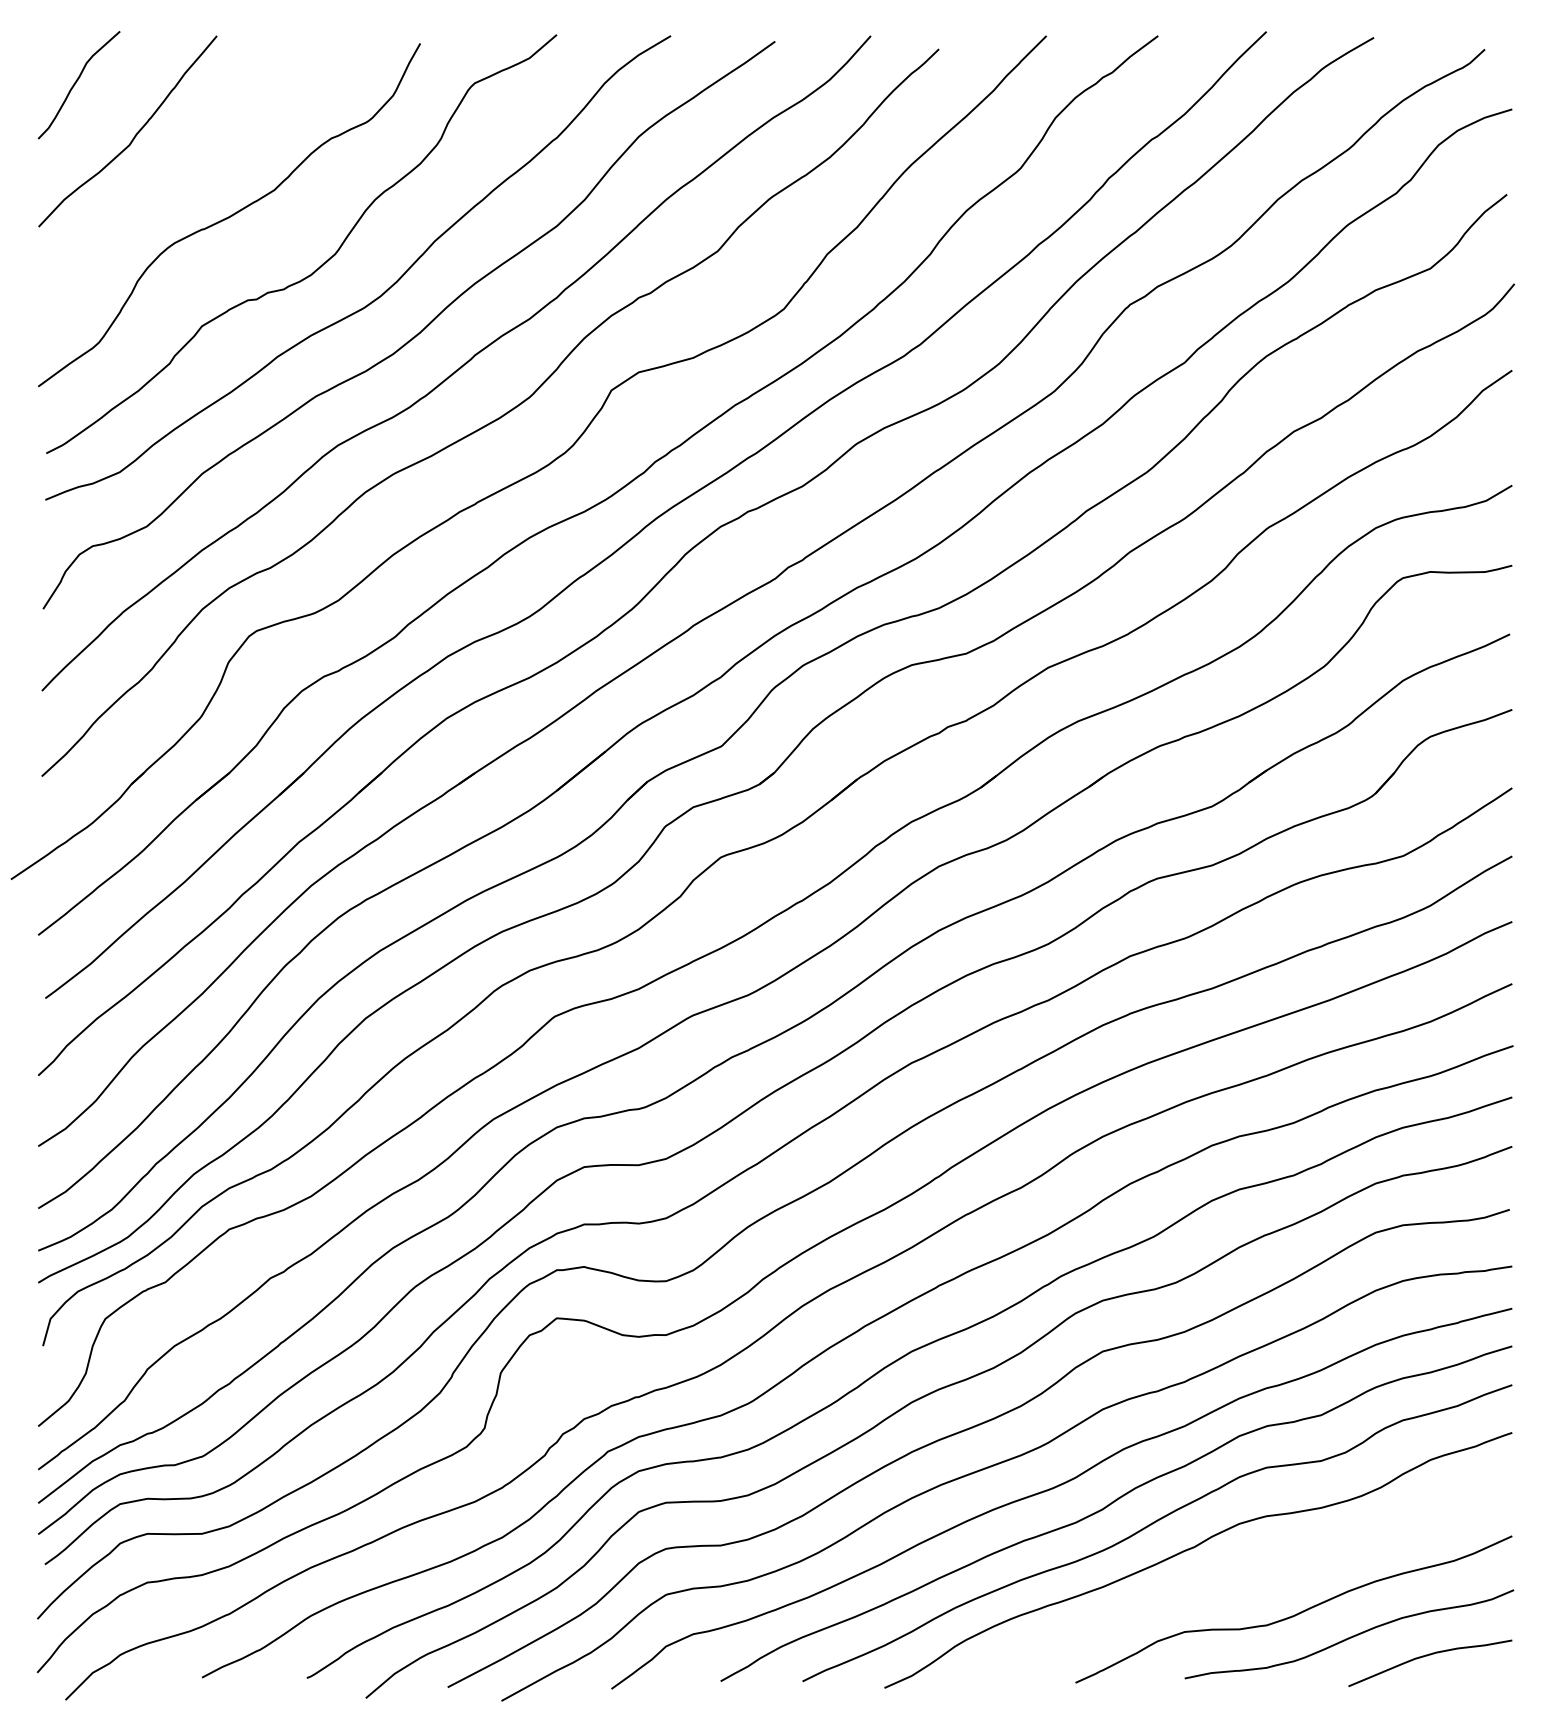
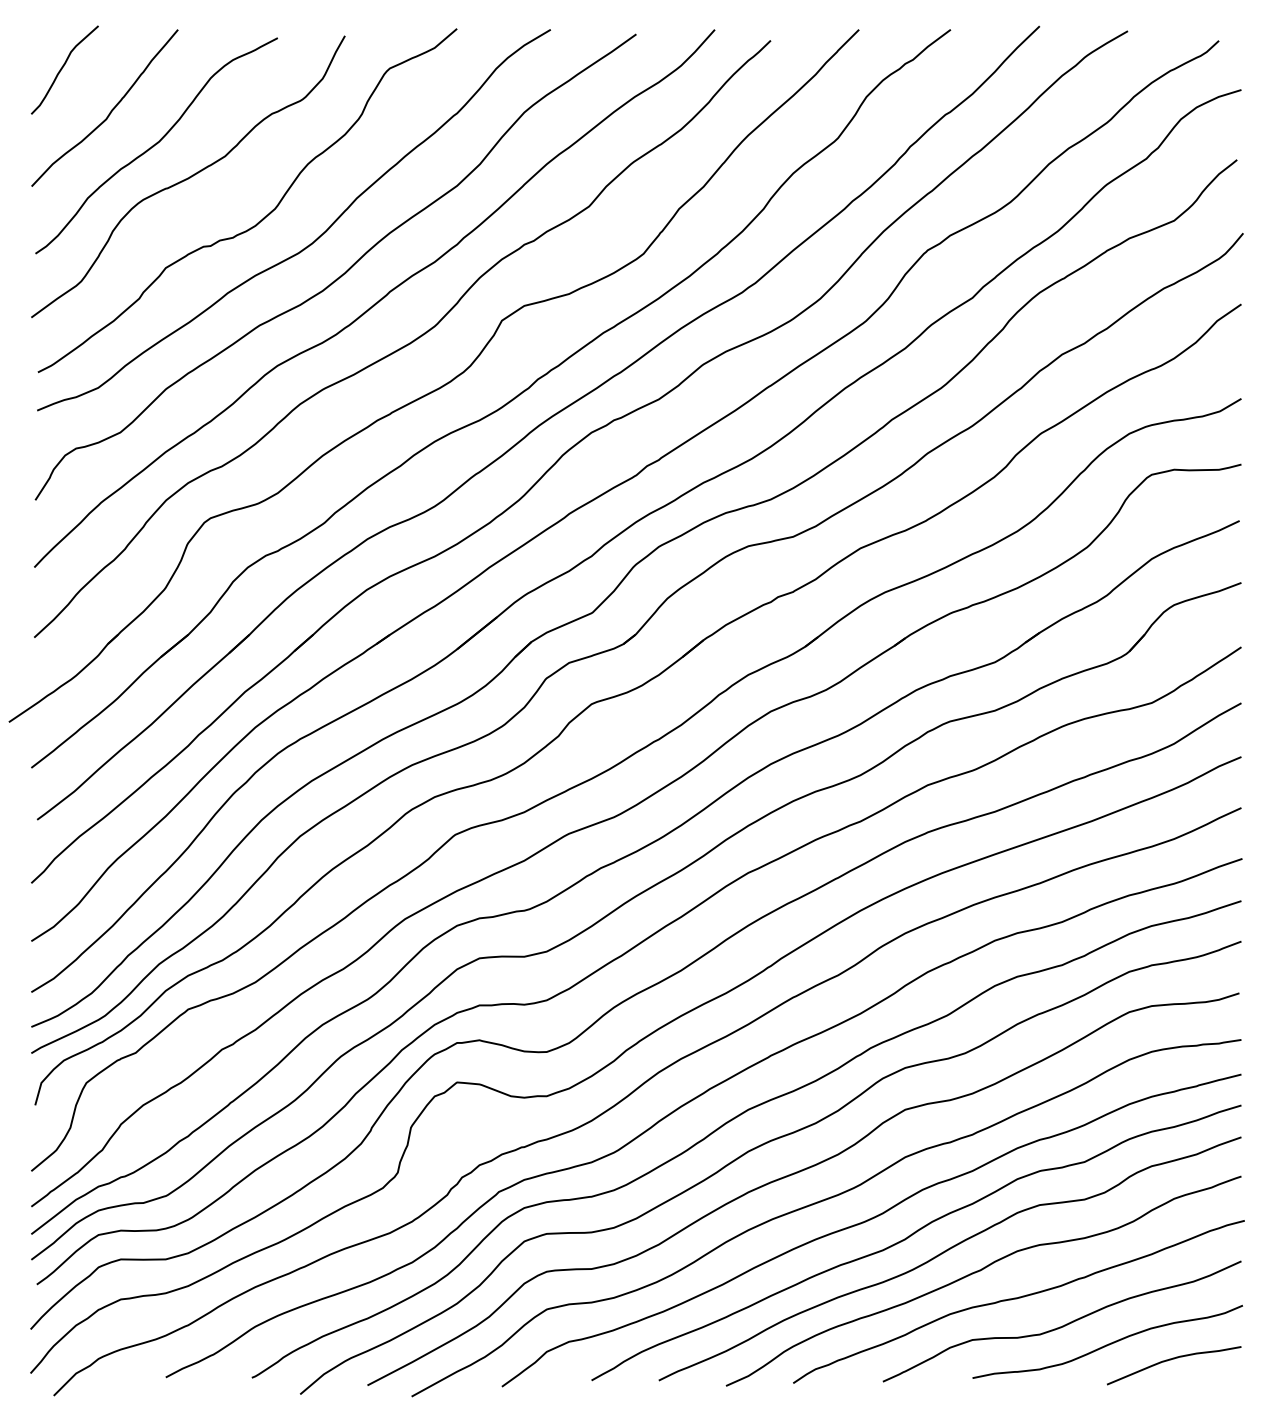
curve: (190, 175) -> (156, 144), added
curve: (1239, 1582) -> (1017, 1299), added

